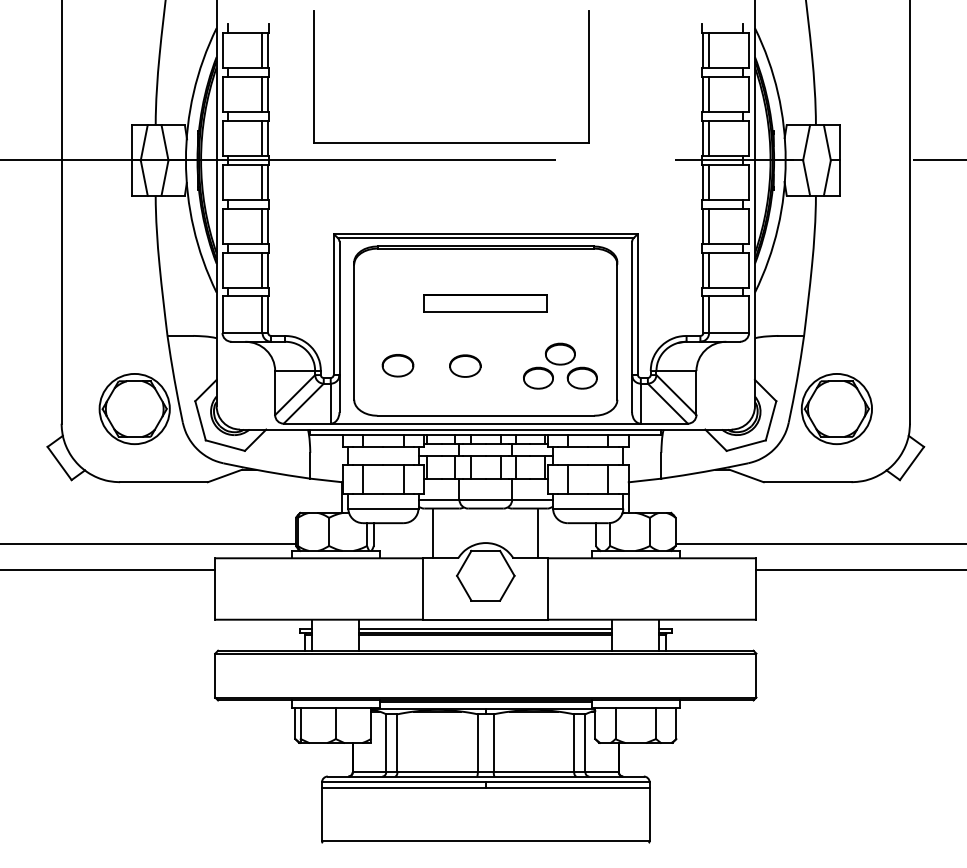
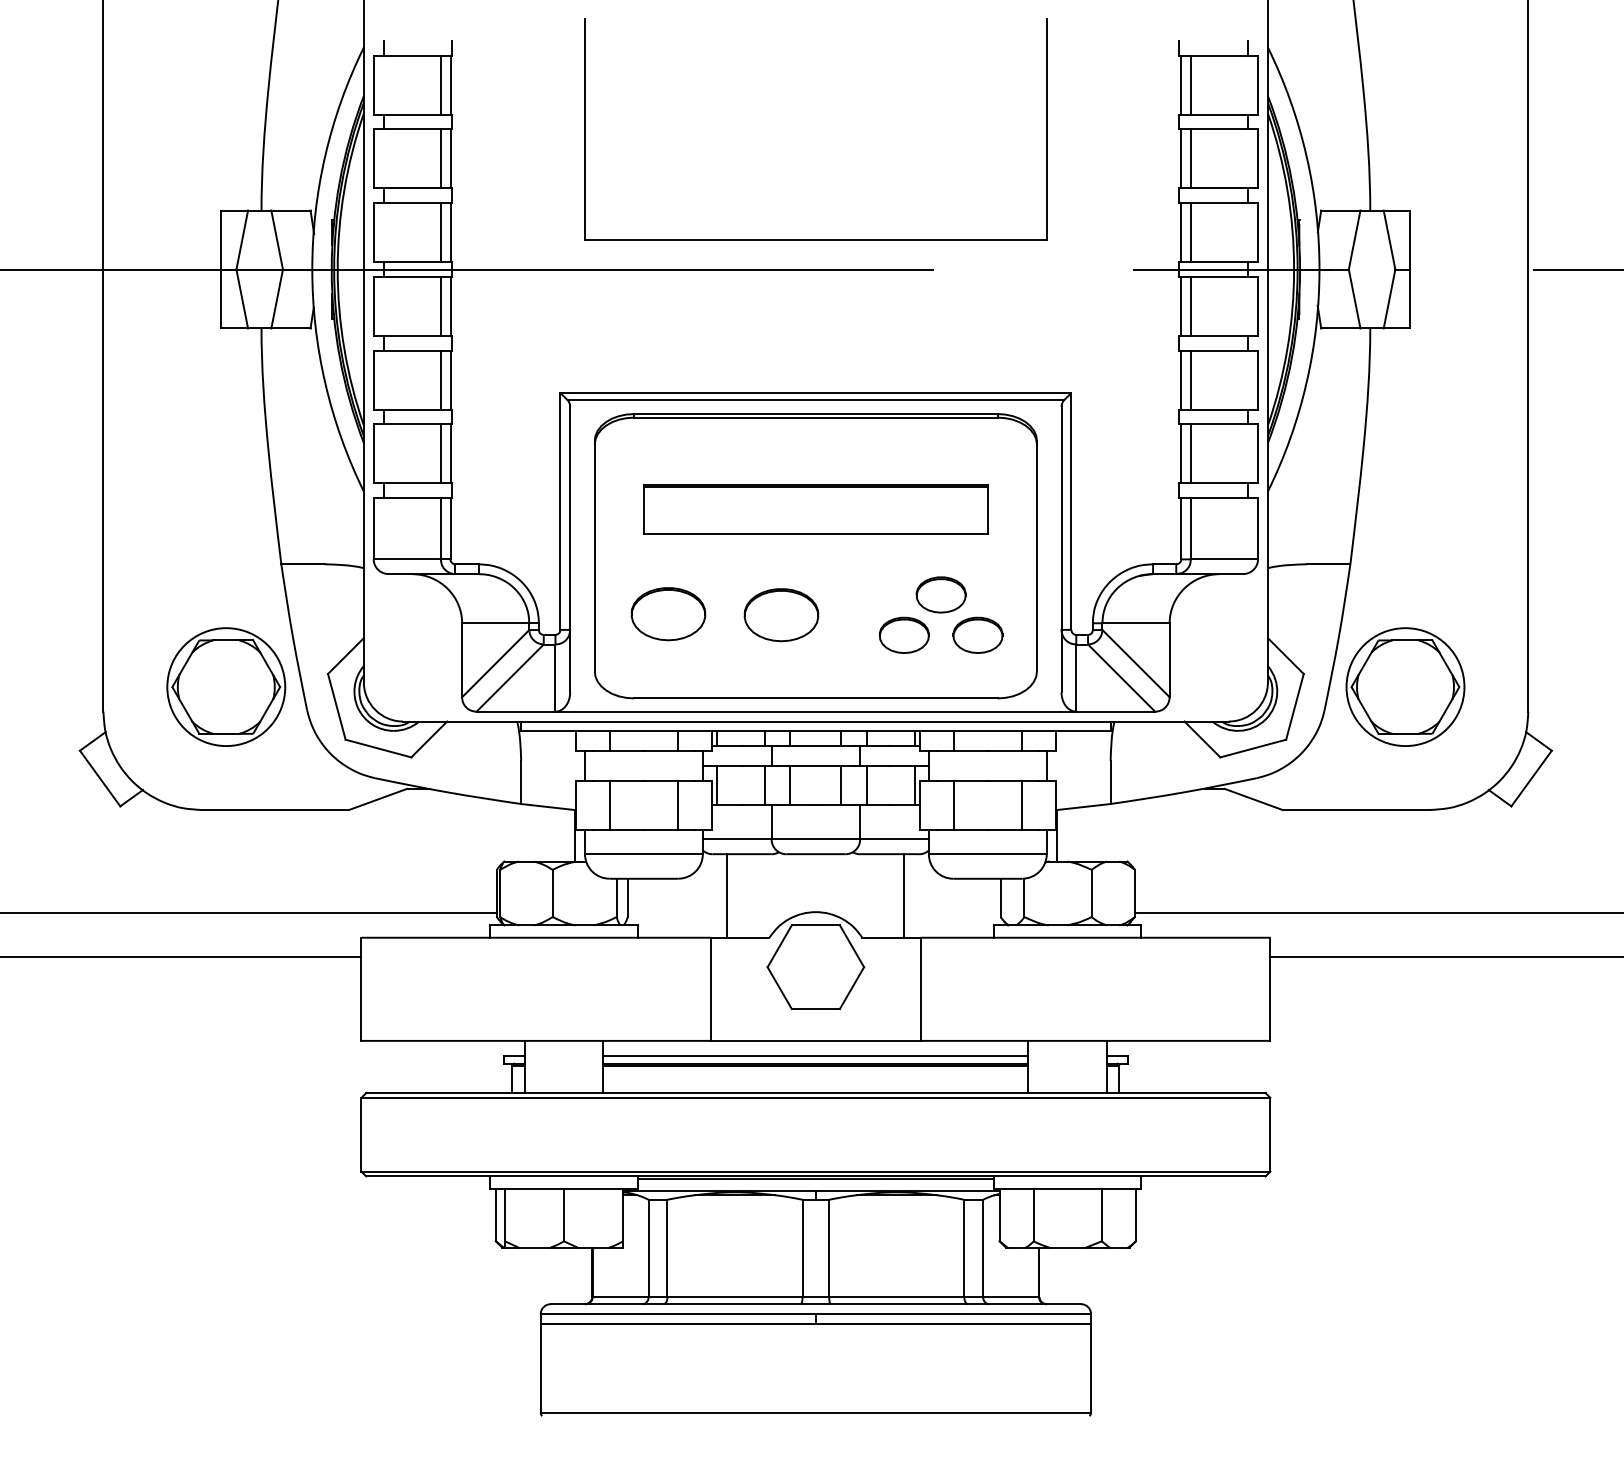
part: (451, 142) -> (815, 239), moved
part: (485, 303) -> (815, 509), size x1.67
part: (397, 365) -> (667, 613), size x1.43
part: (465, 365) -> (781, 613), size x1.43

